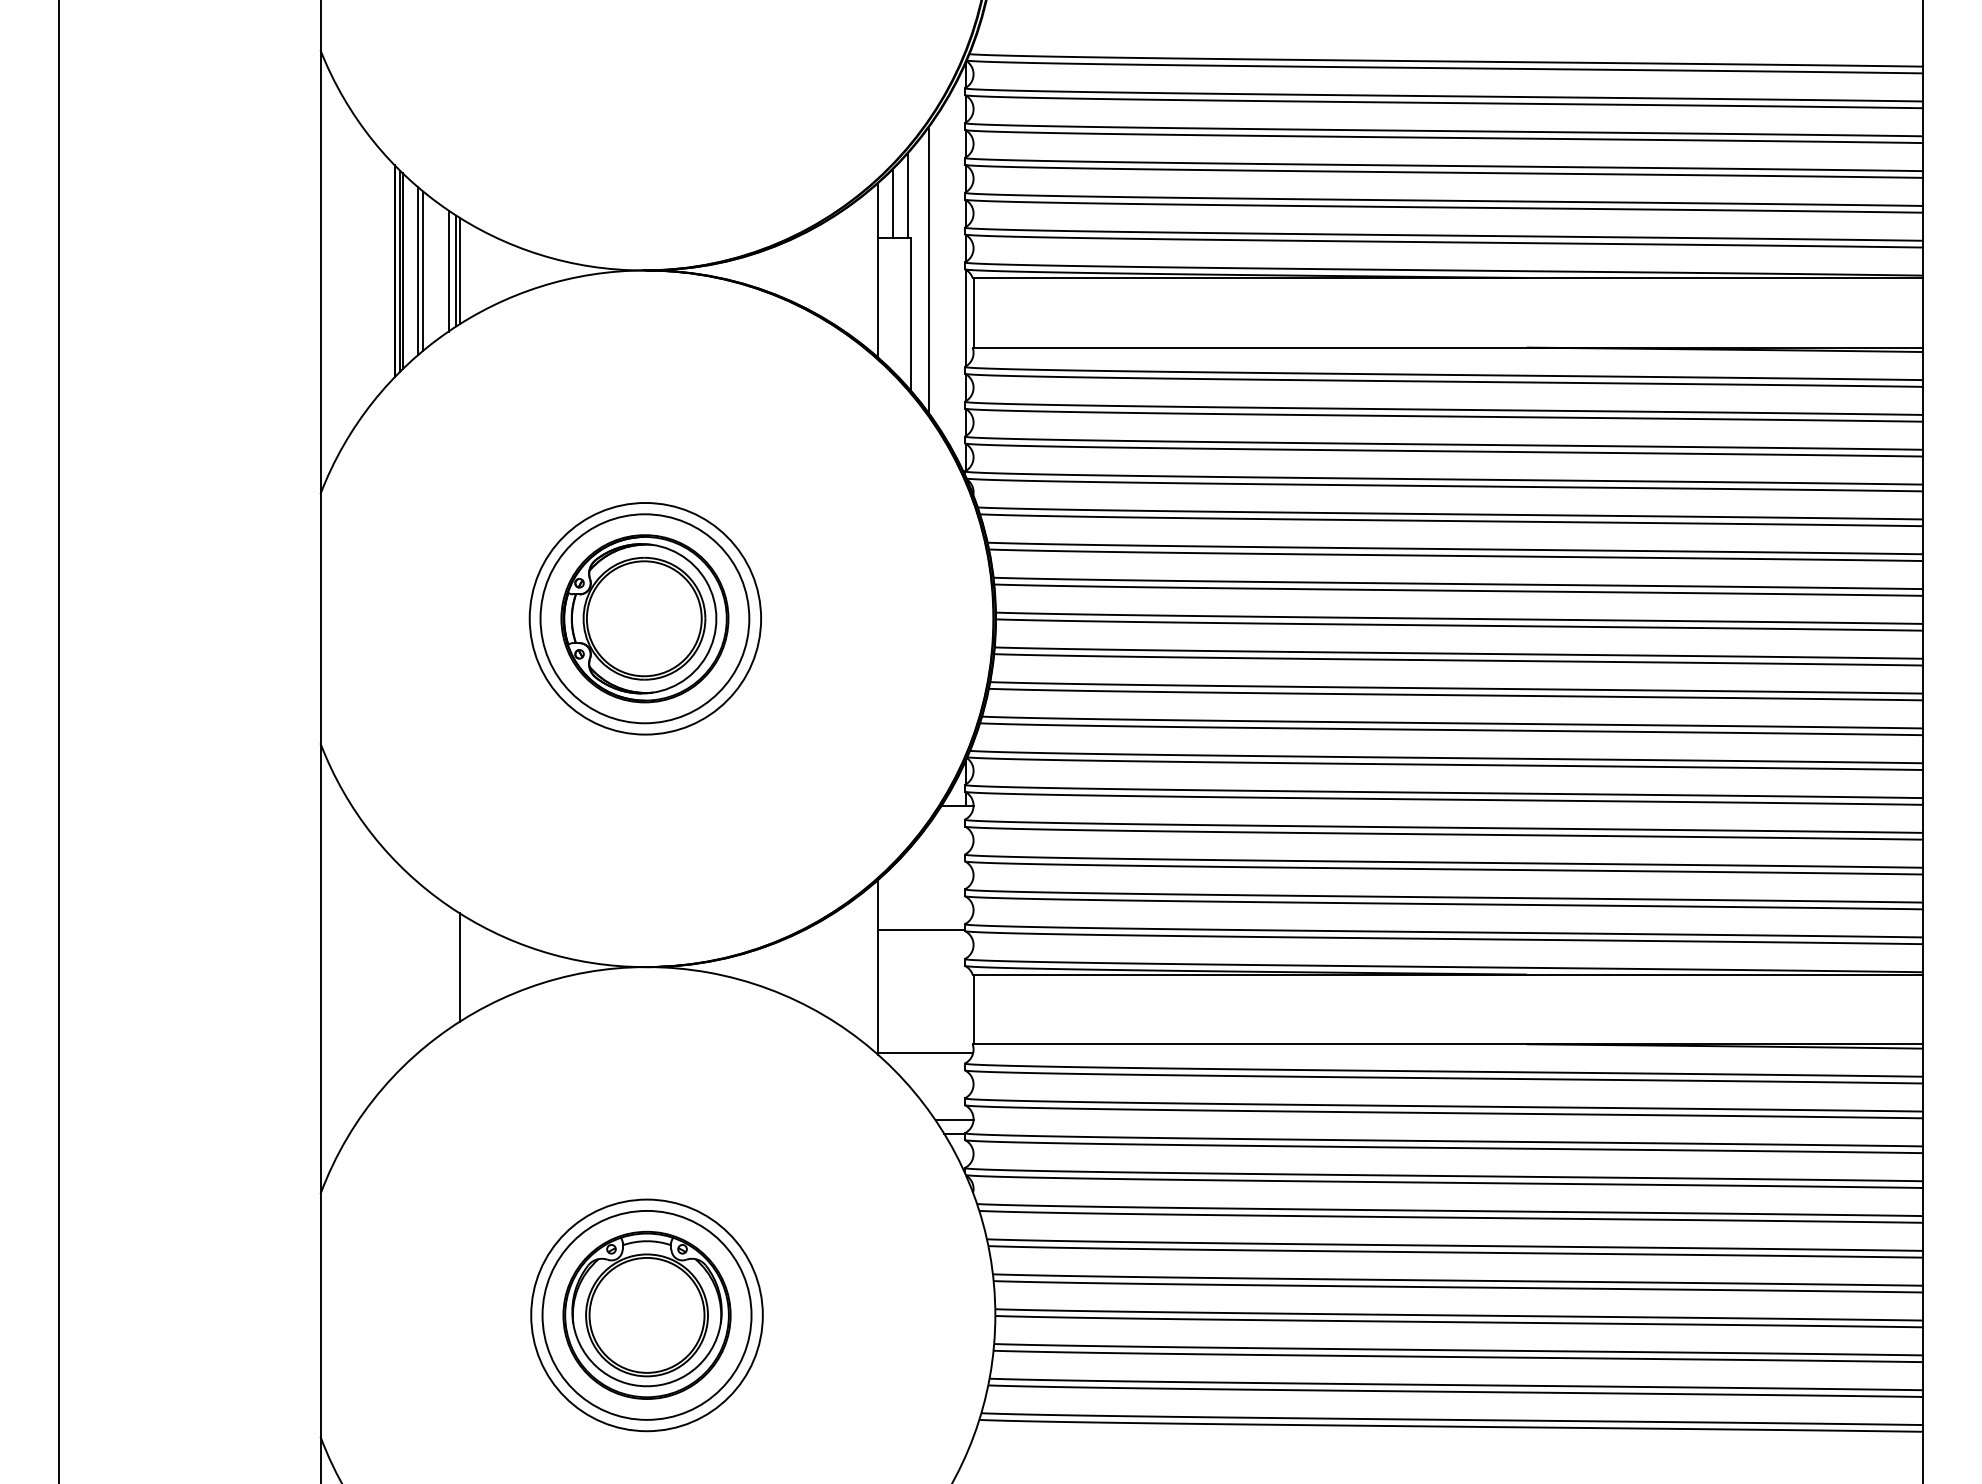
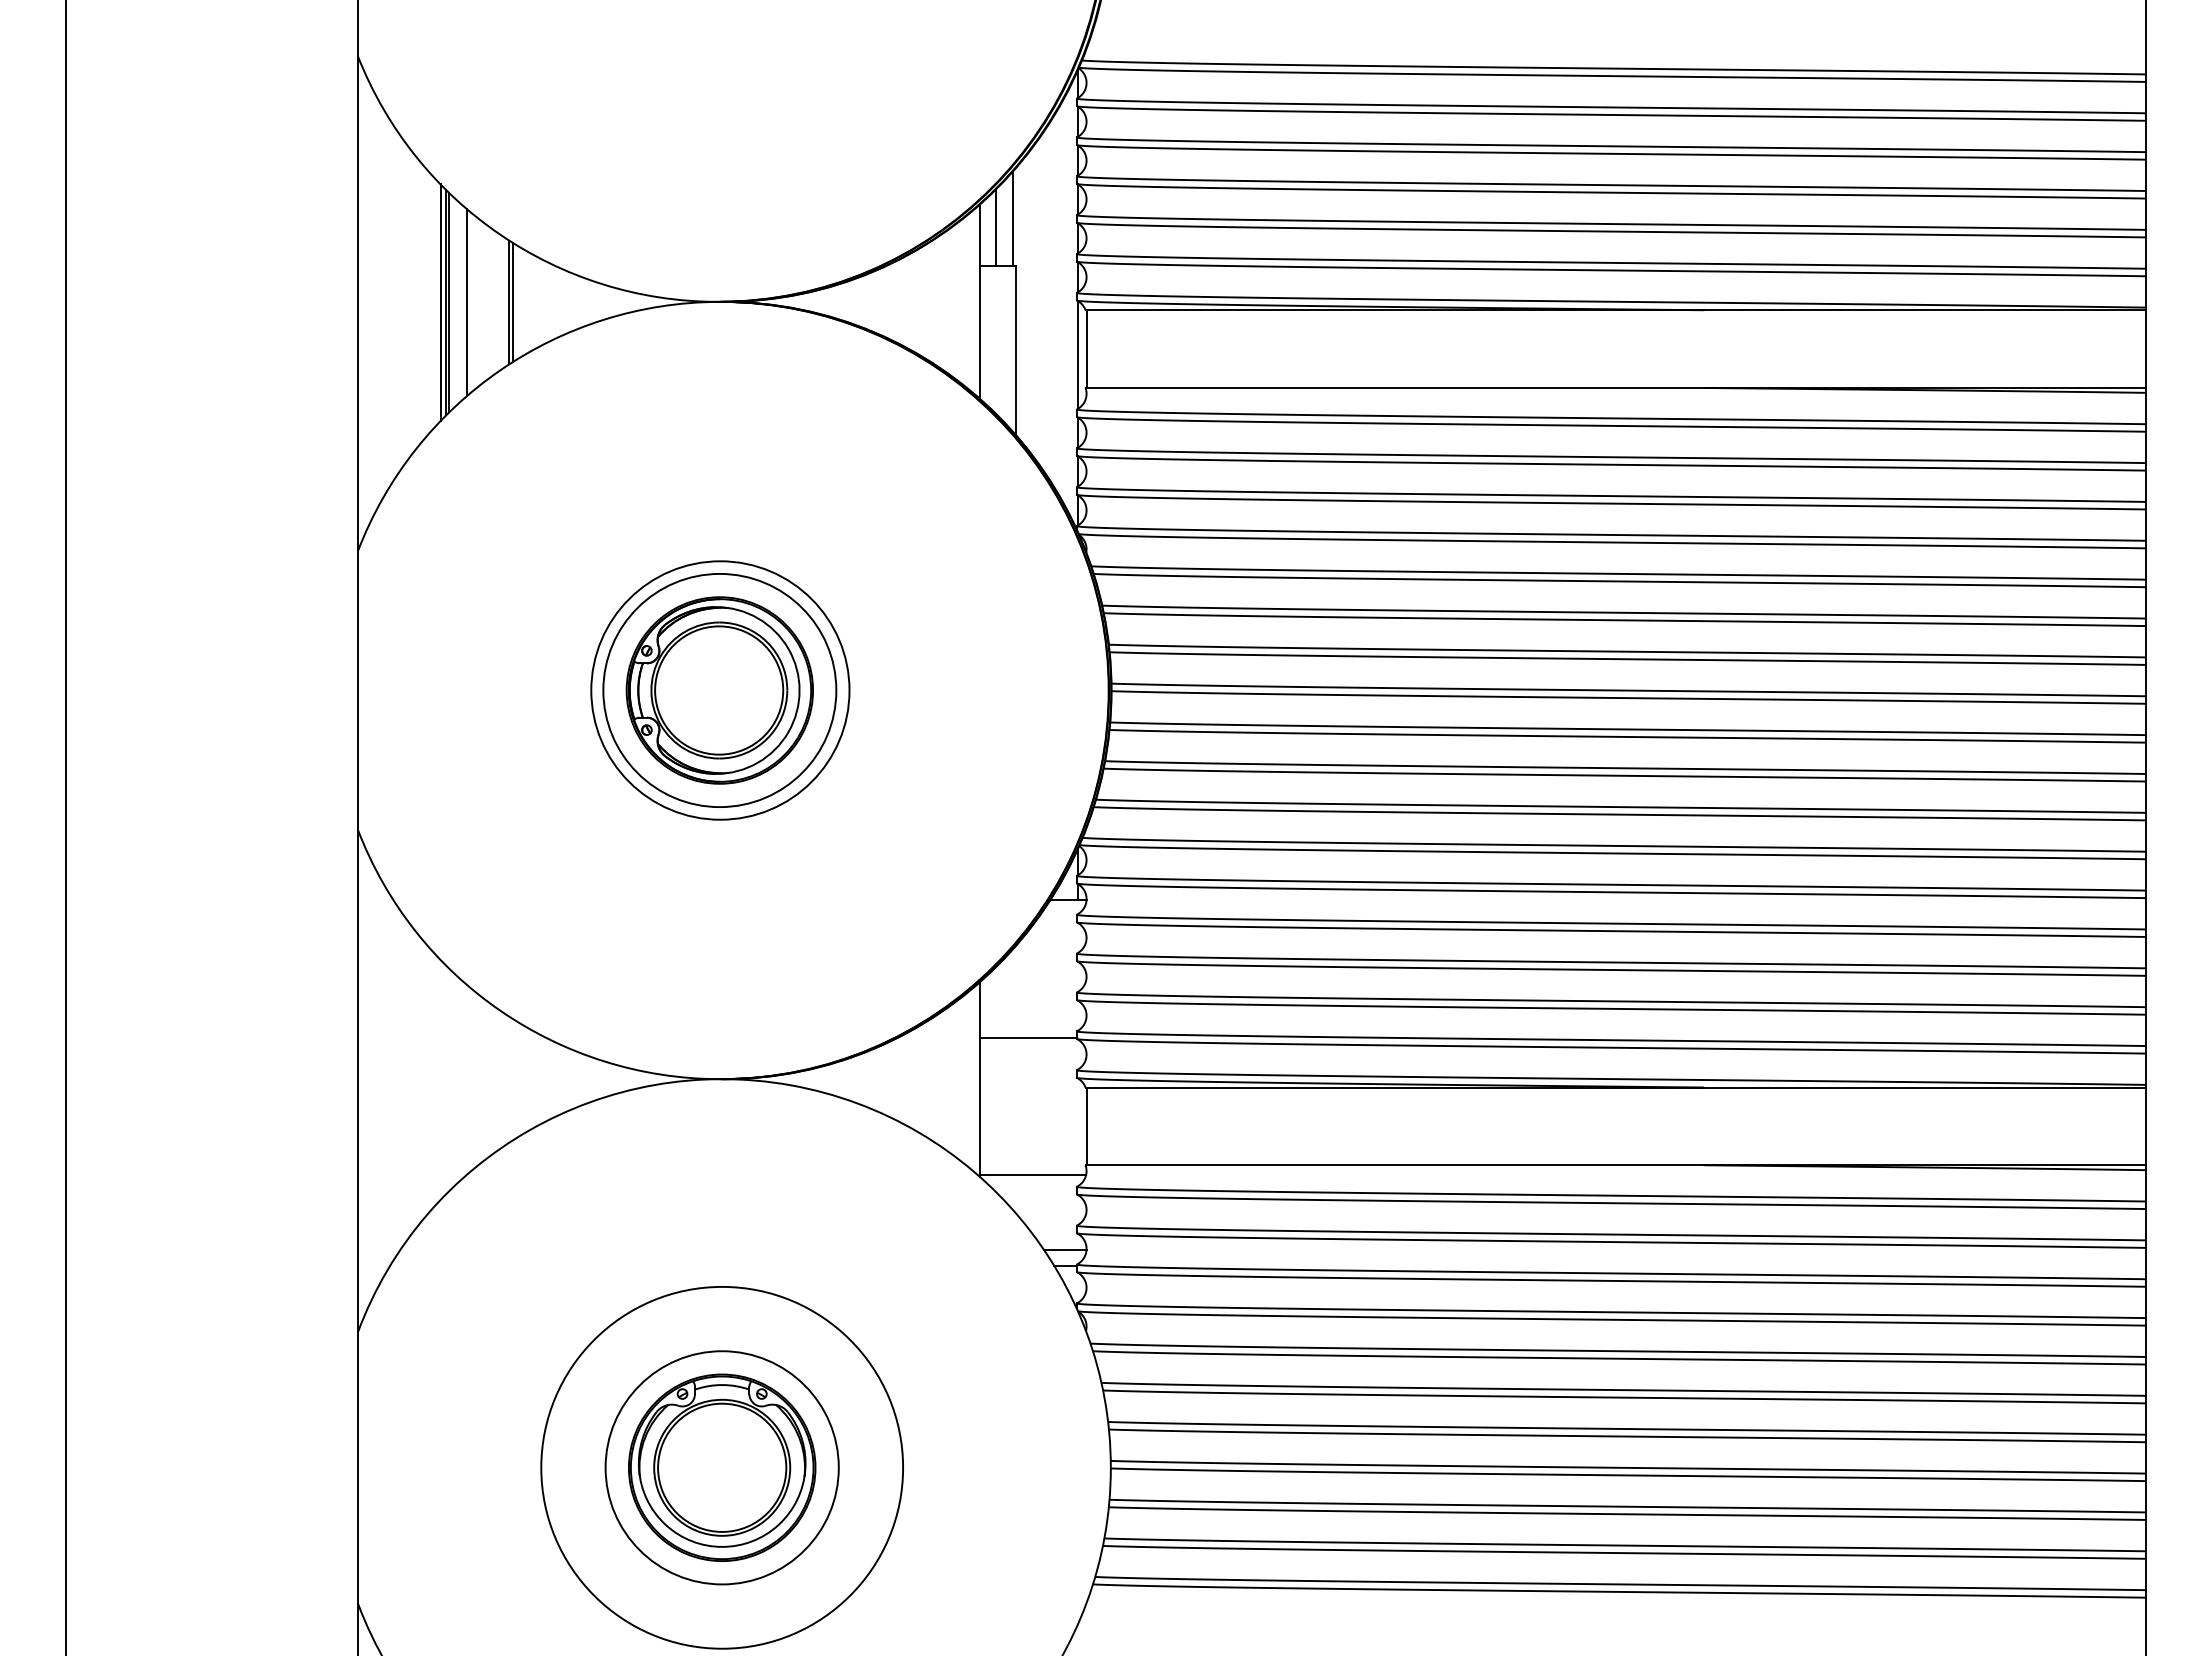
line: (929, 270) -> (1037, 301), removed
line: (423, 271) -> (472, 302), removed
line: (448, 271) -> (500, 302), removed
line: (460, 967) -> (513, 1079), removed
circle: (646, 1315) -> (721, 1467), size x1.4

